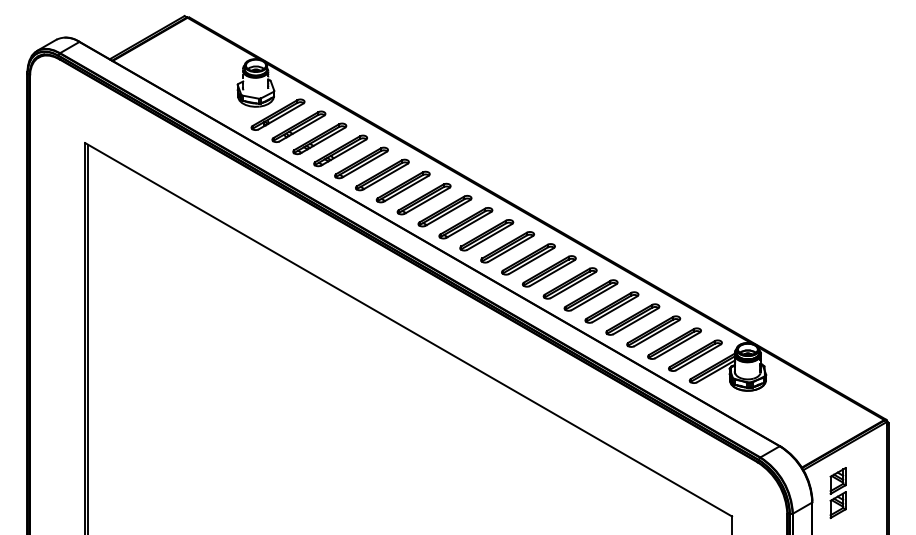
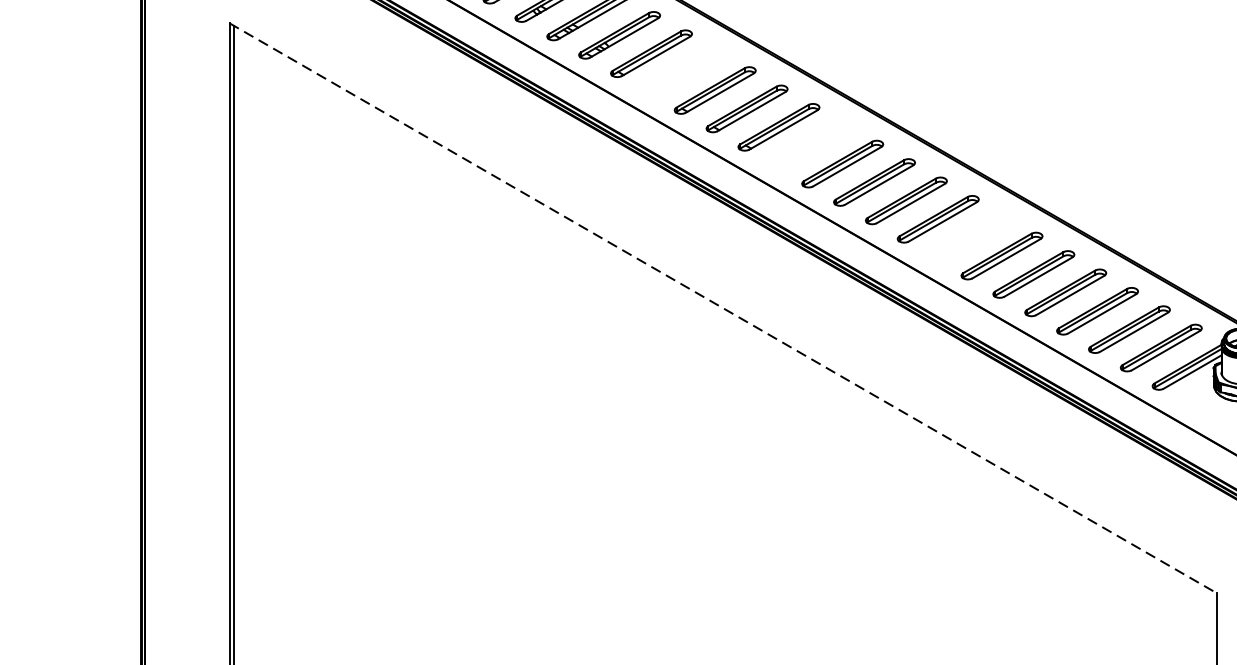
part: (382, 174) -> (683, 71), removed
part: (465, 223) -> (810, 146), removed
part: (569, 283) -> (969, 237), removed
line: (408, 329) -> (723, 307), solid -> dashed

